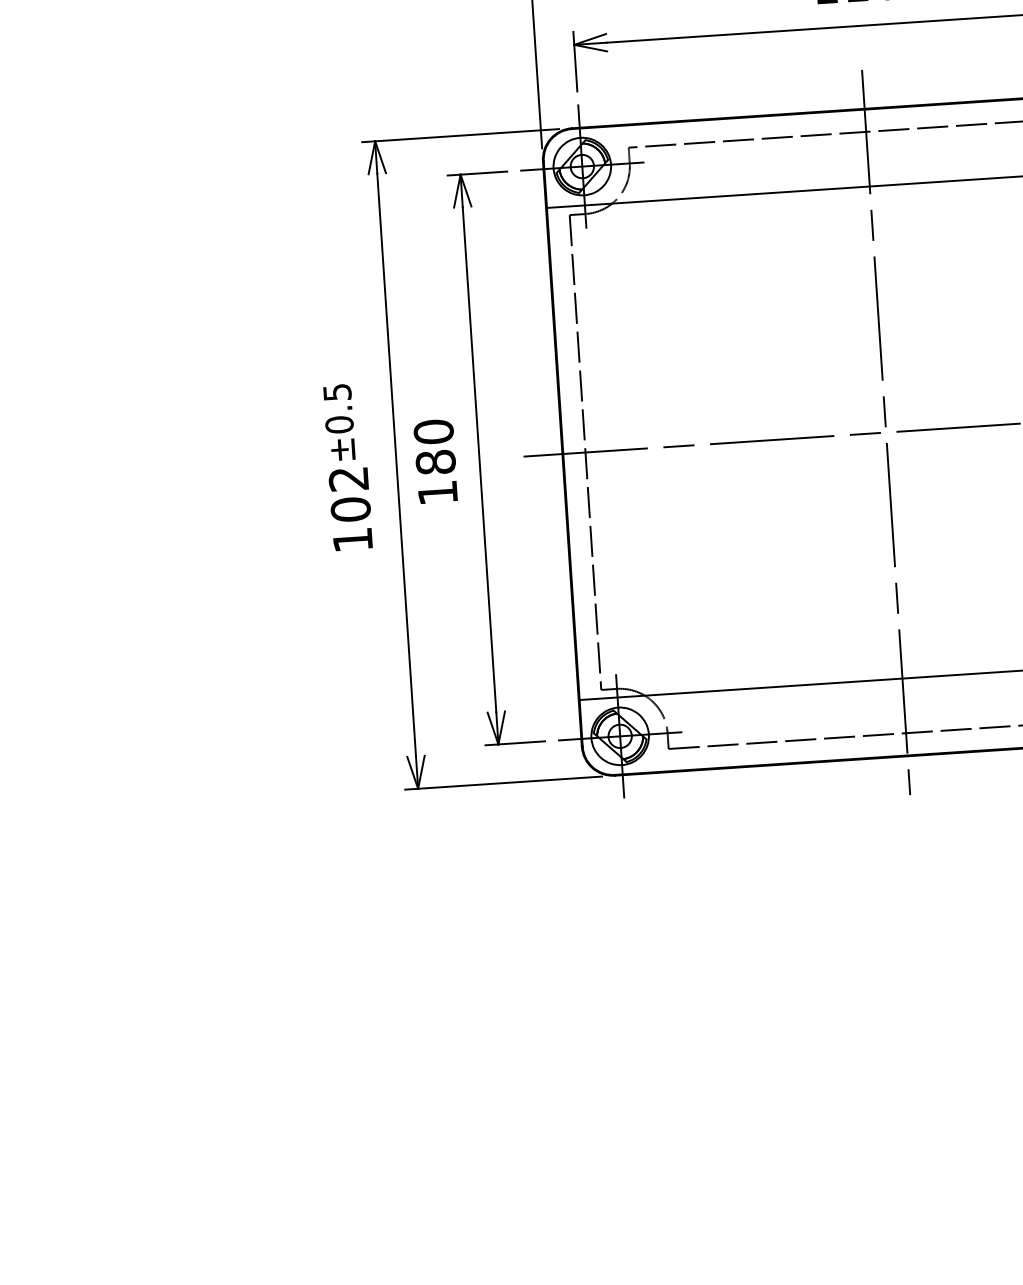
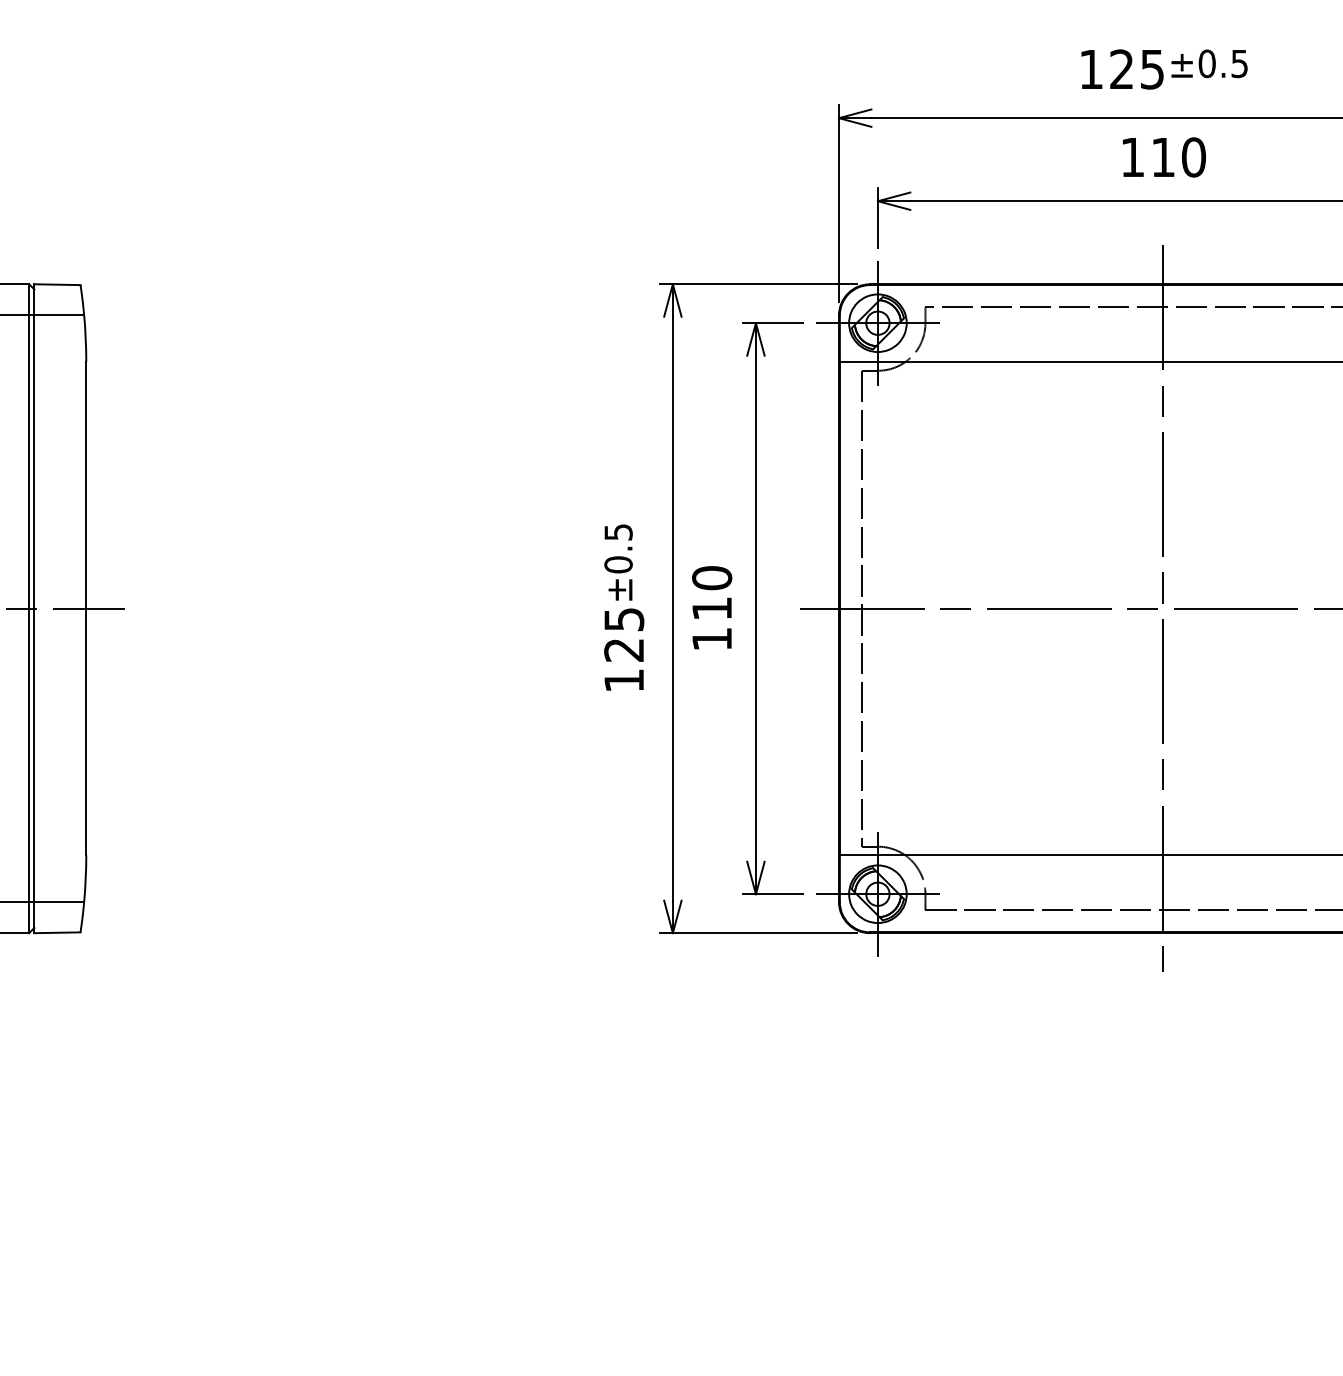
text: (436, 462) -> (712, 608), 180 -> 110
text: (350, 494) -> (624, 635), 102 -> 125

